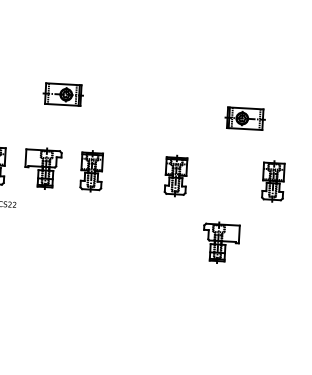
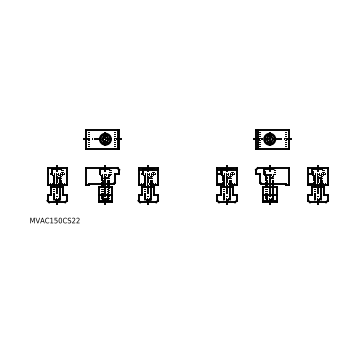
part: (63, 94) -> (102, 139), moved
part: (245, 119) -> (272, 139), moved
part: (220, 242) -> (271, 184), moved

